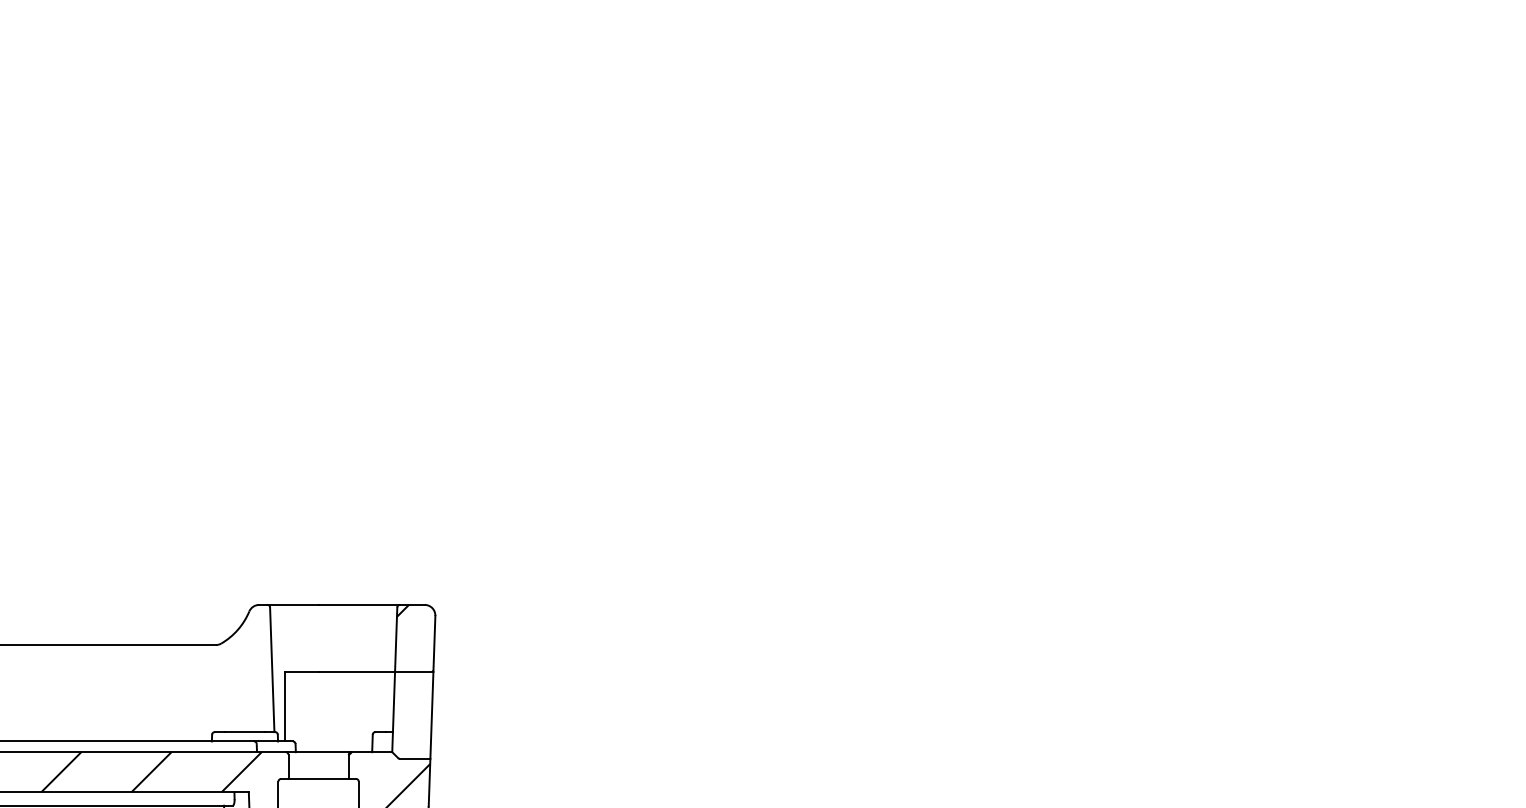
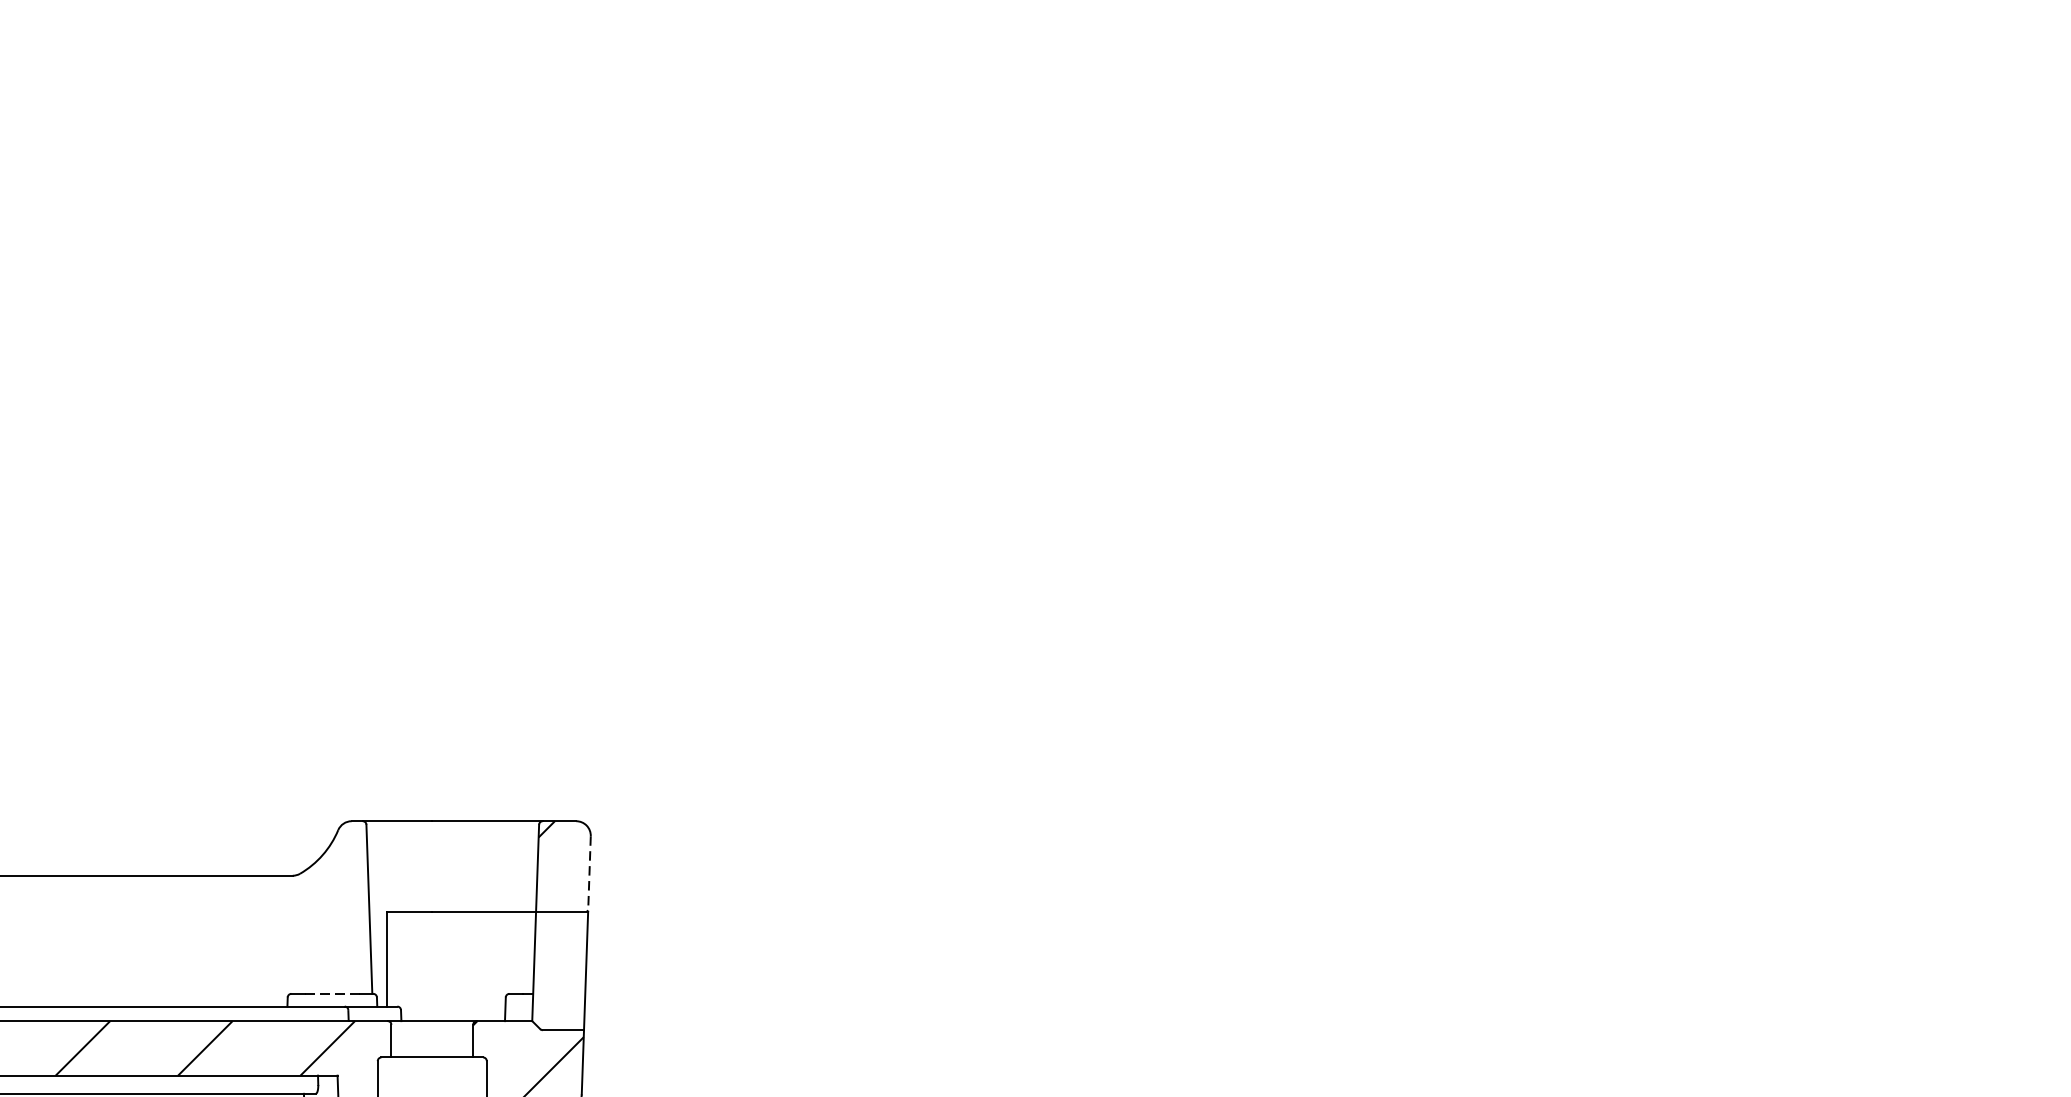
line: (434, 643) -> (589, 873), solid -> dashed
line: (244, 732) -> (331, 994), solid -> dashed

